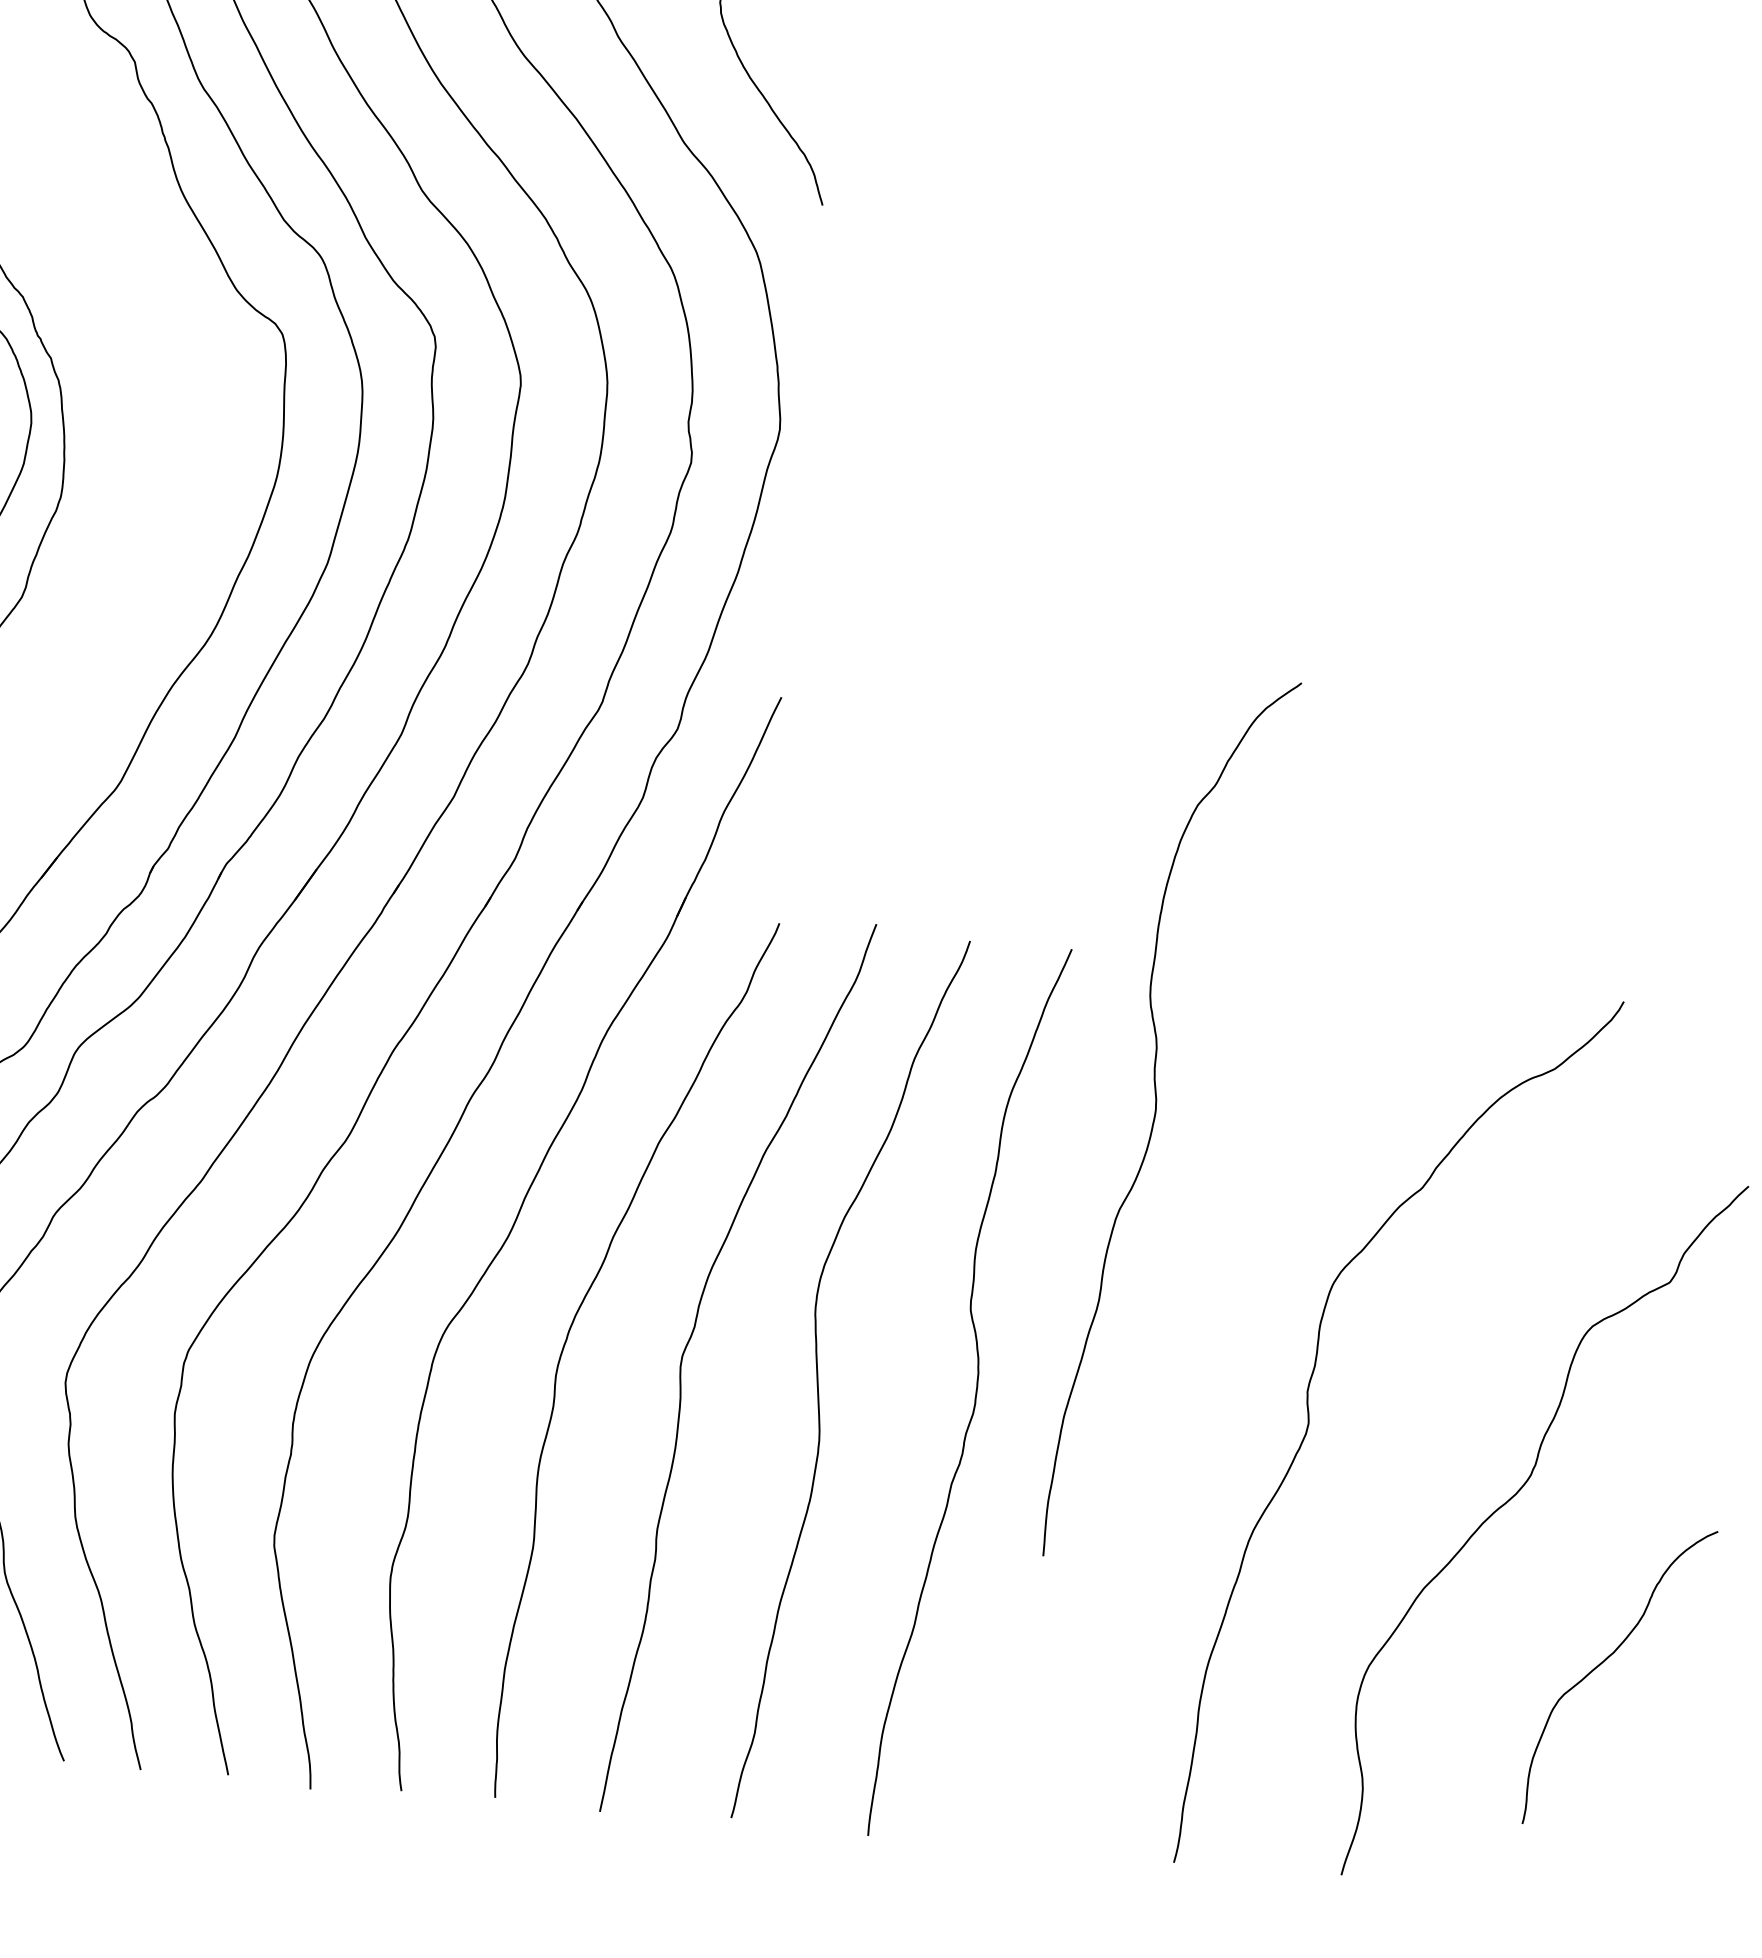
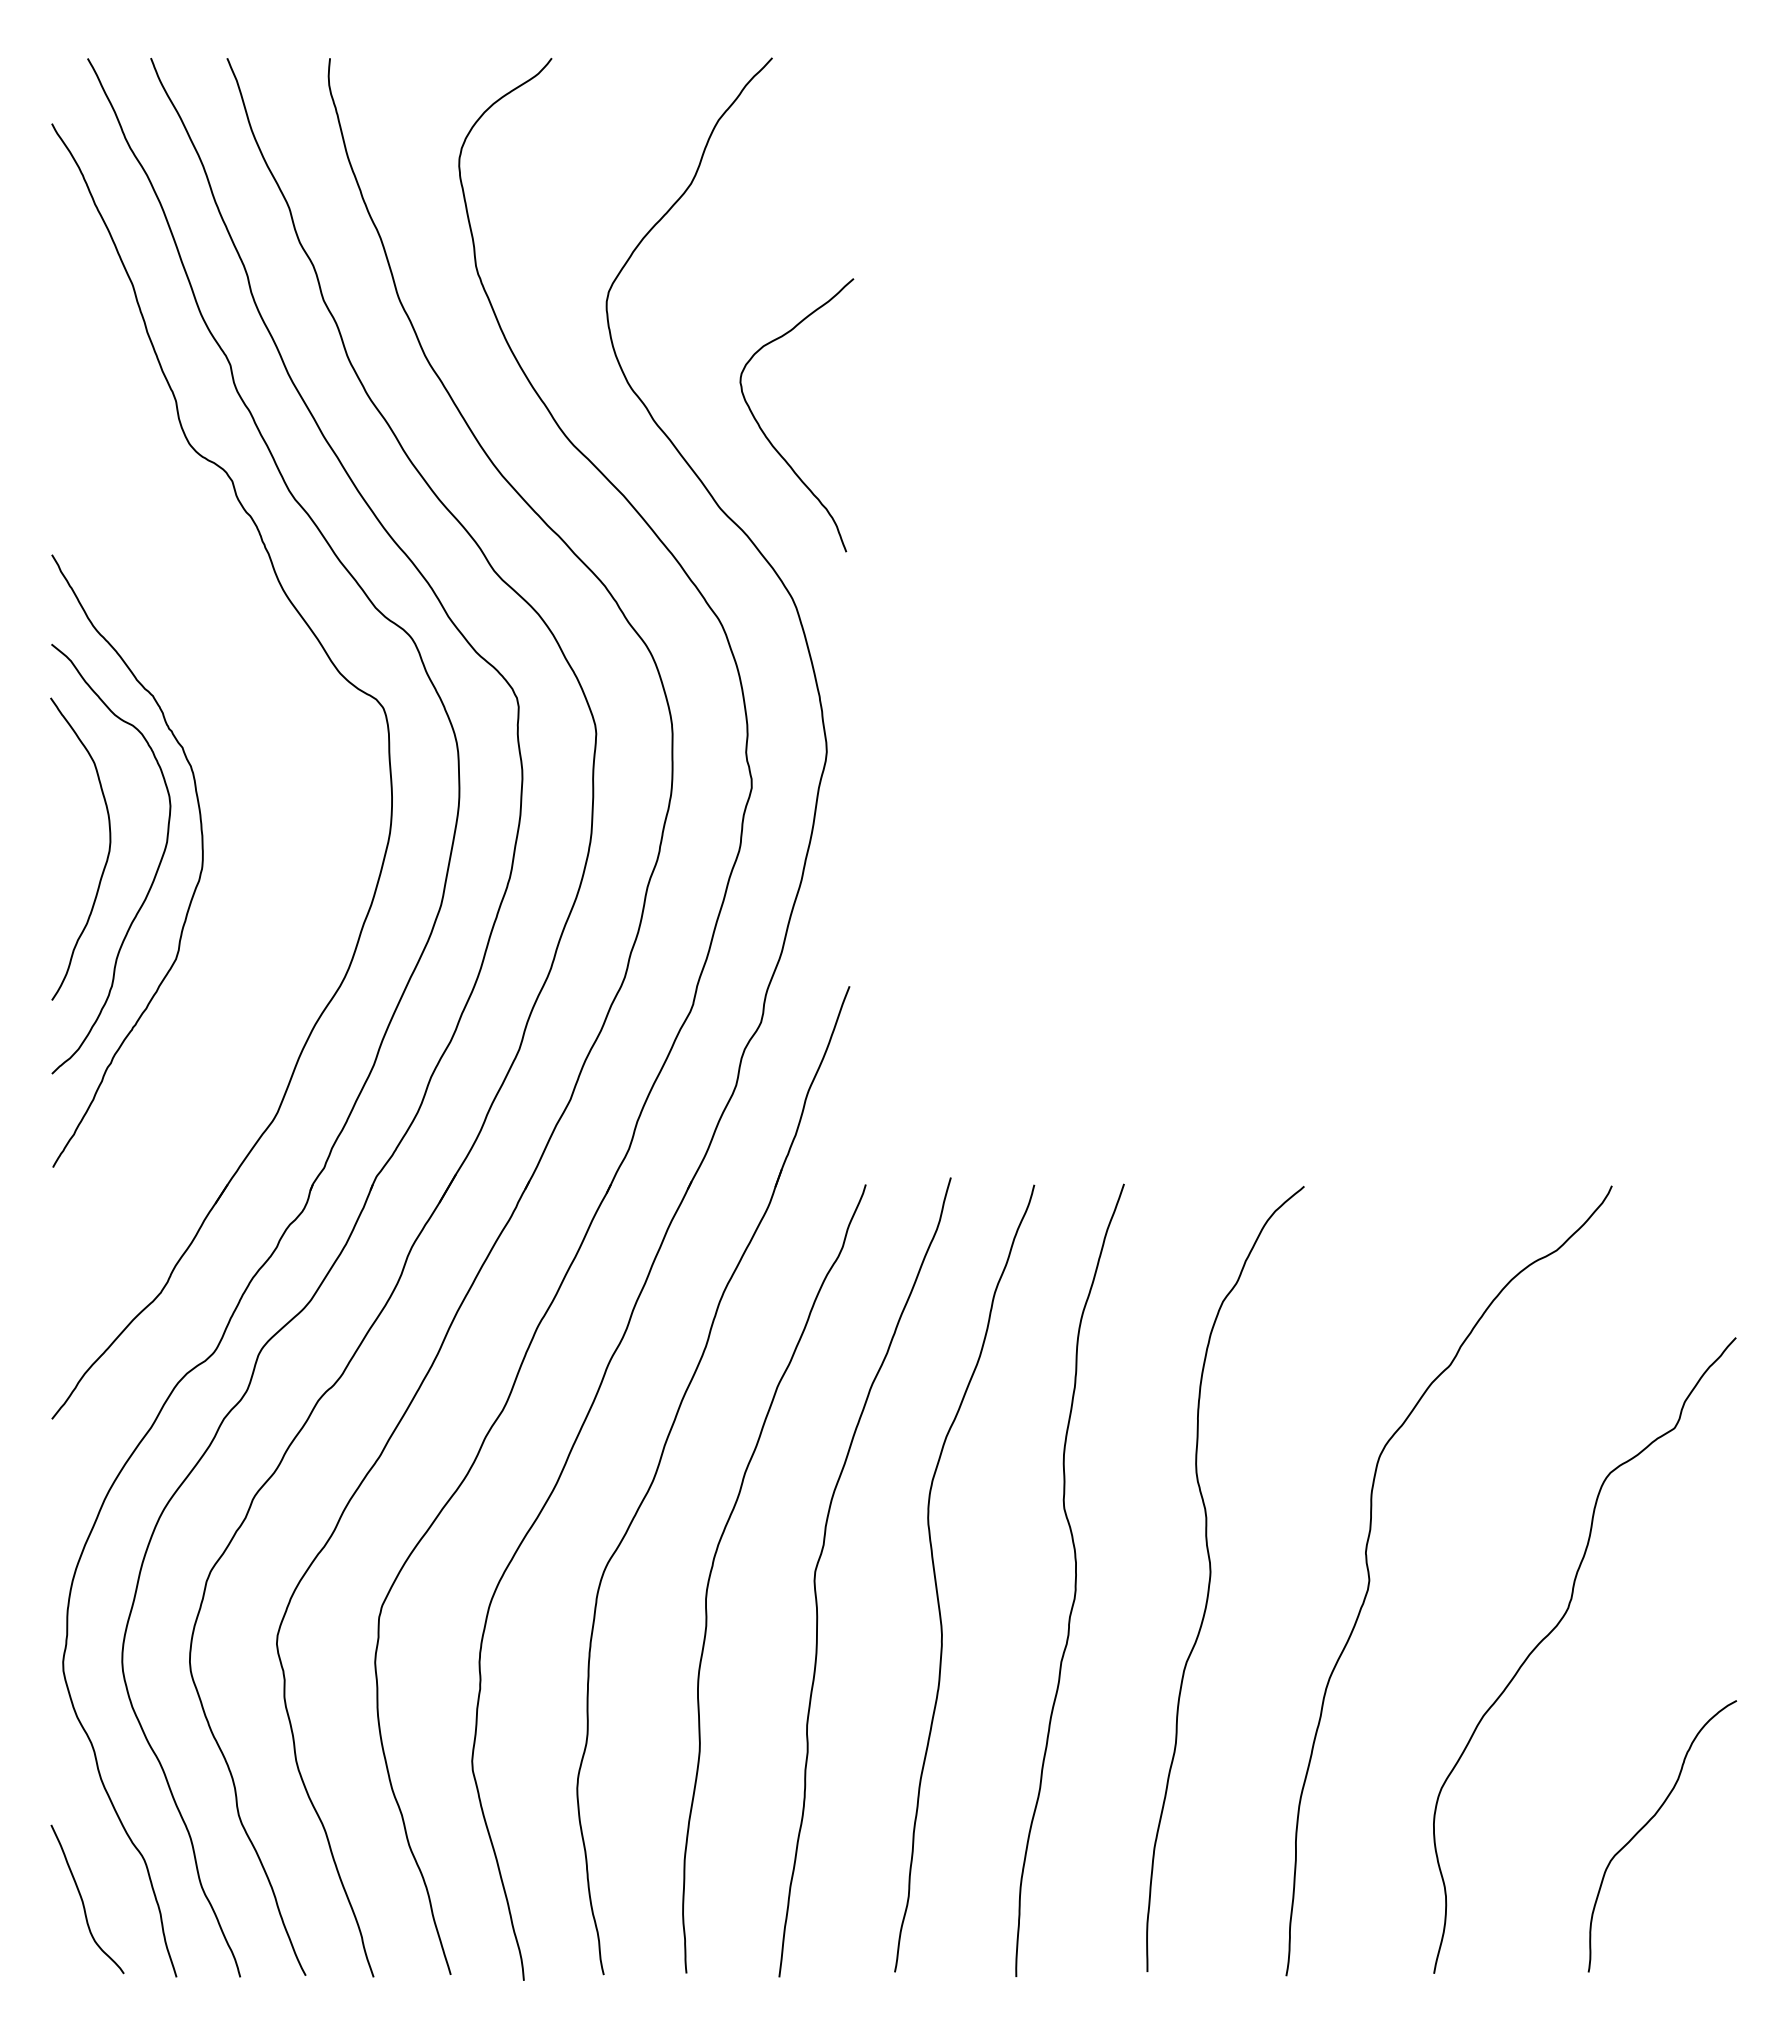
curve: (1156, 1115) -> (1211, 1576), moved
curve: (1606, 1660) -> (1649, 1822), moved

